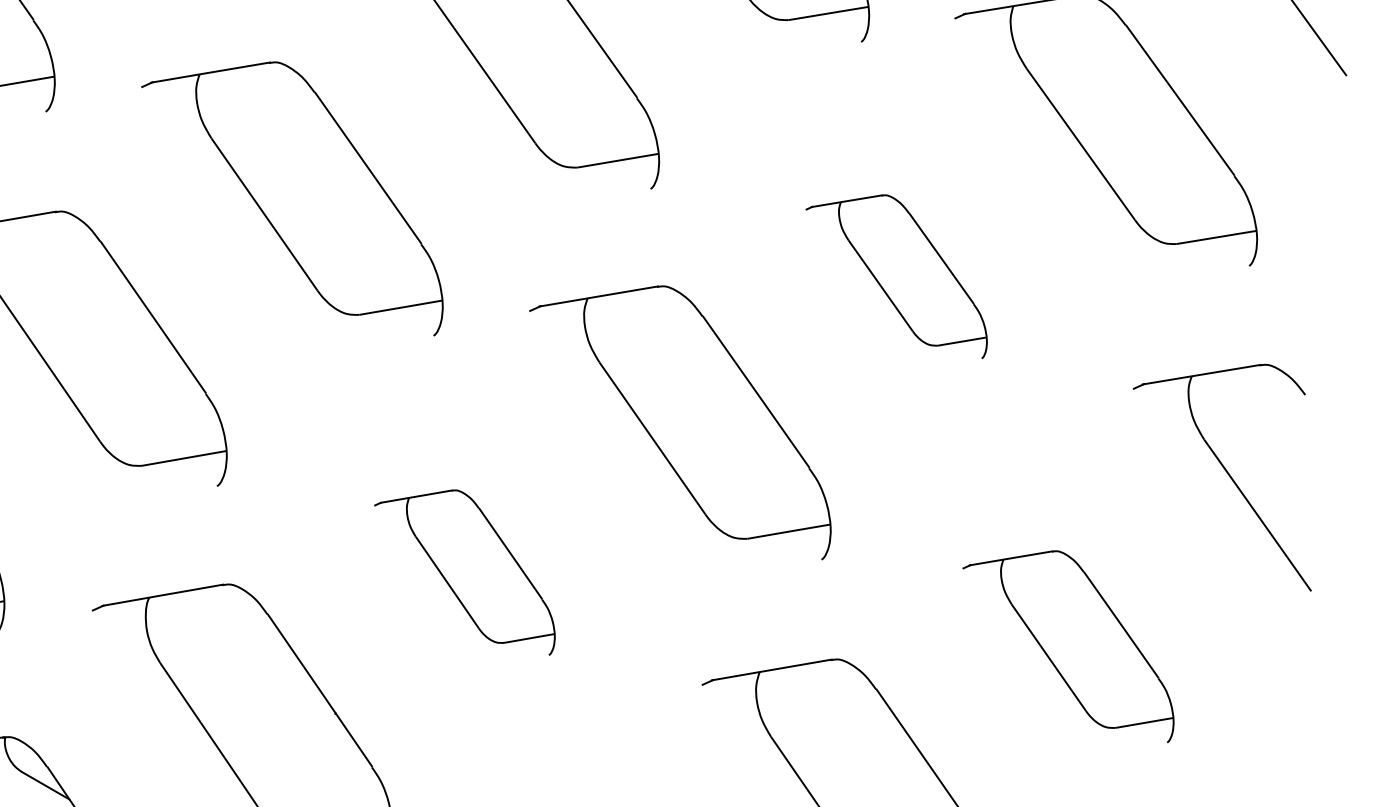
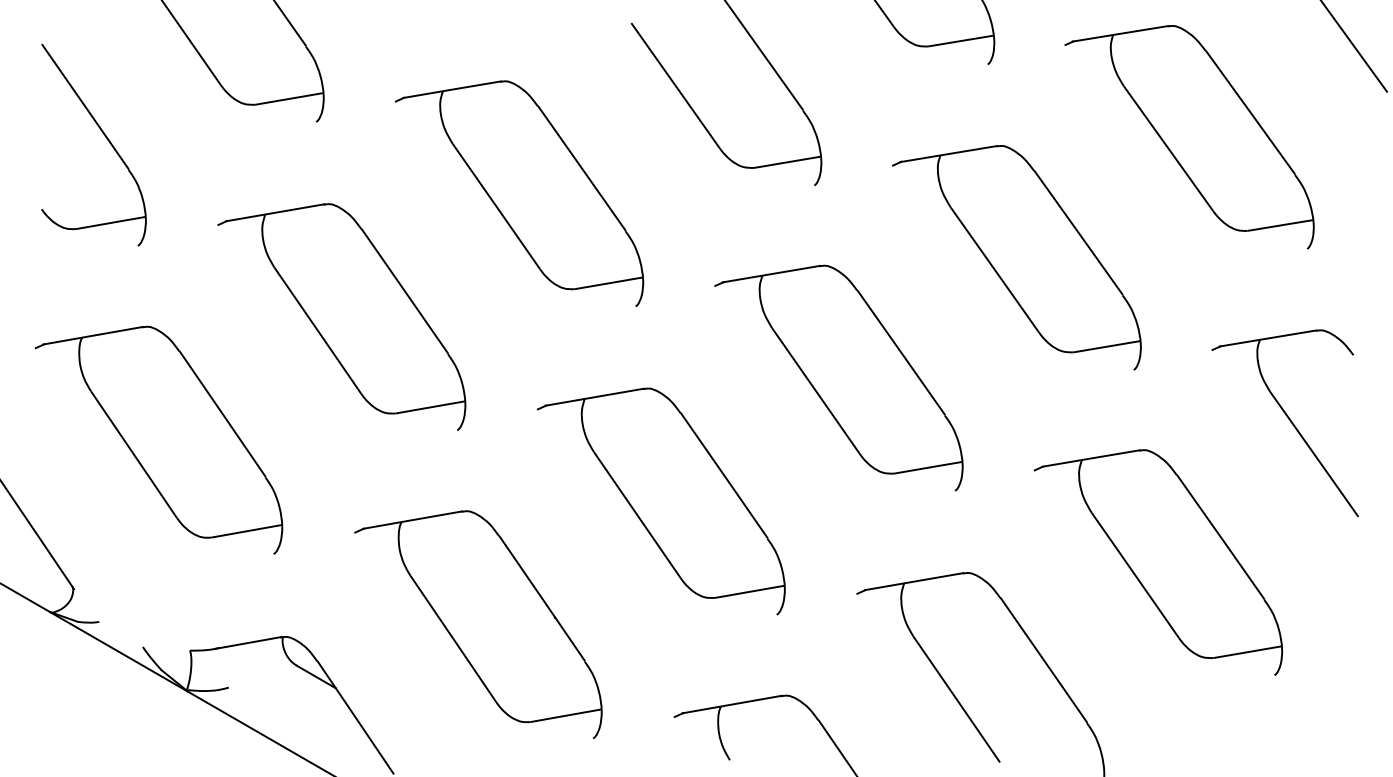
part: (896, 276) -> (1016, 257), size x1.67
part: (464, 572) -> (661, 501), size x1.67
part: (1068, 646) -> (1158, 562), size x1.43

